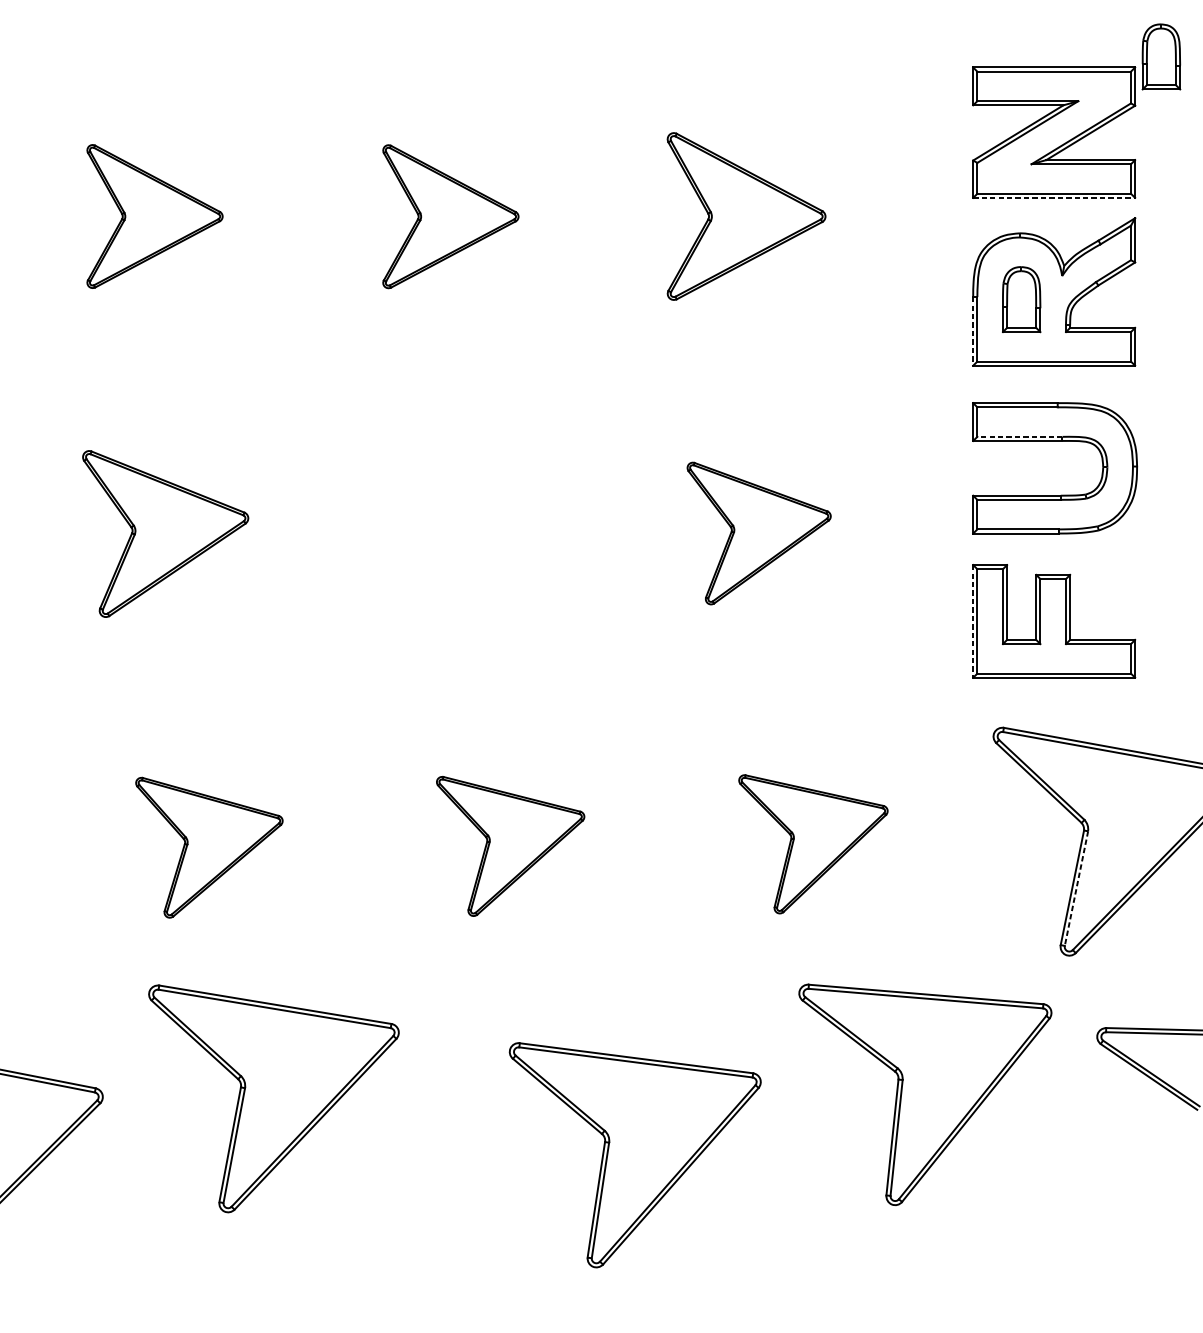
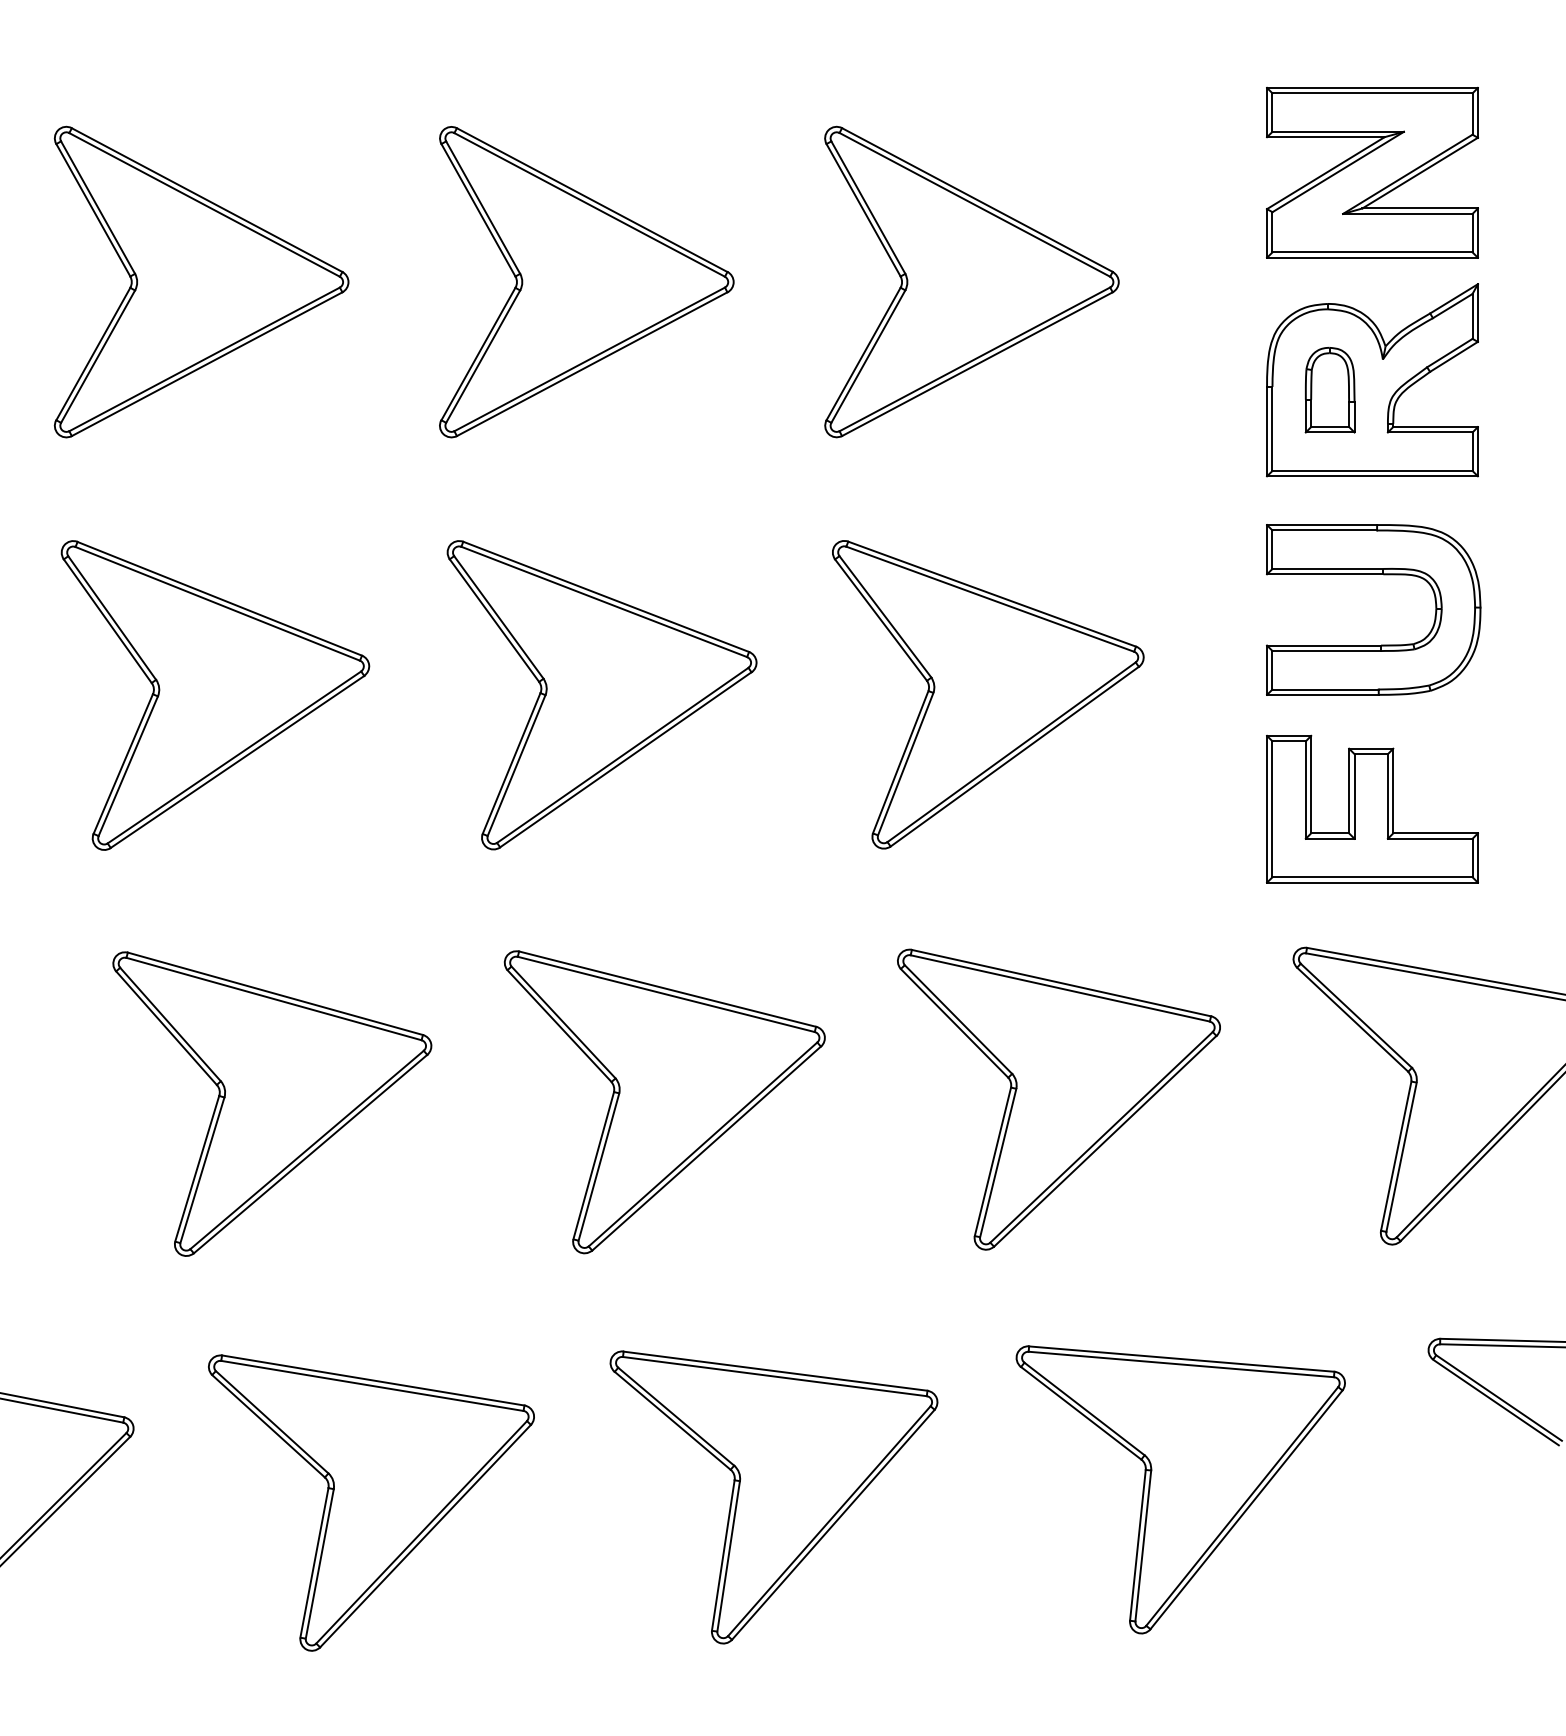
part: (1160, 57) -> (1511, 74), removed
line: (1054, 197) -> (1372, 257), dashed -> solid
part: (154, 216) -> (201, 281), size x1.67
part: (450, 216) -> (586, 282), size x1.67
part: (746, 216) -> (971, 281), size x1.43
line: (973, 331) -> (1267, 431), dashed -> solid
line: (1019, 436) -> (1327, 568), dashed -> solid
part: (759, 533) -> (988, 694), size x1.67
part: (165, 534) -> (215, 695), size x1.43
part: (462, 534) -> (601, 695), added
line: (973, 621) -> (1267, 809), dashed -> solid
part: (813, 844) -> (1058, 1099), size x1.67
part: (510, 846) -> (664, 1102), size x1.67
part: (209, 847) -> (272, 1103), size x1.67
line: (1076, 888) -> (1401, 1157), dashed -> solid
part: (925, 1094) -> (1180, 1489), moved
part: (273, 1098) -> (371, 1502), moved
part: (634, 1155) -> (773, 1497), moved

